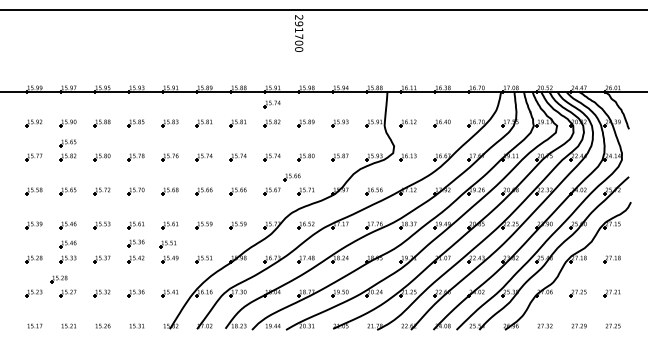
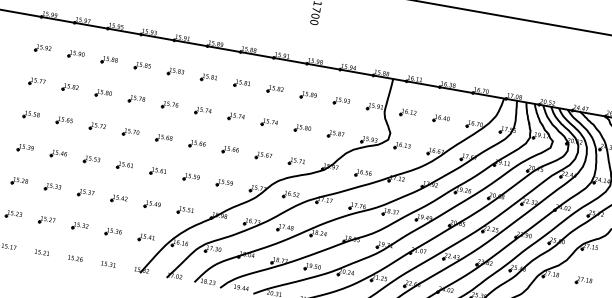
part: (271, 104) -> (277, 71), removed
part: (67, 143) -> (72, 74), removed
part: (291, 177) -> (284, 146), removed
part: (135, 243) -> (121, 183), removed
part: (67, 244) -> (54, 172), removed
part: (167, 244) -> (152, 190), removed
part: (58, 279) -> (39, 205), removed

